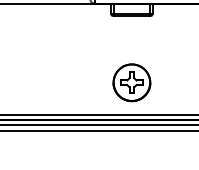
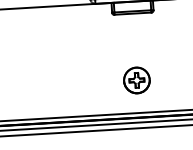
part: (131, 82) -> (136, 80), size x0.7

